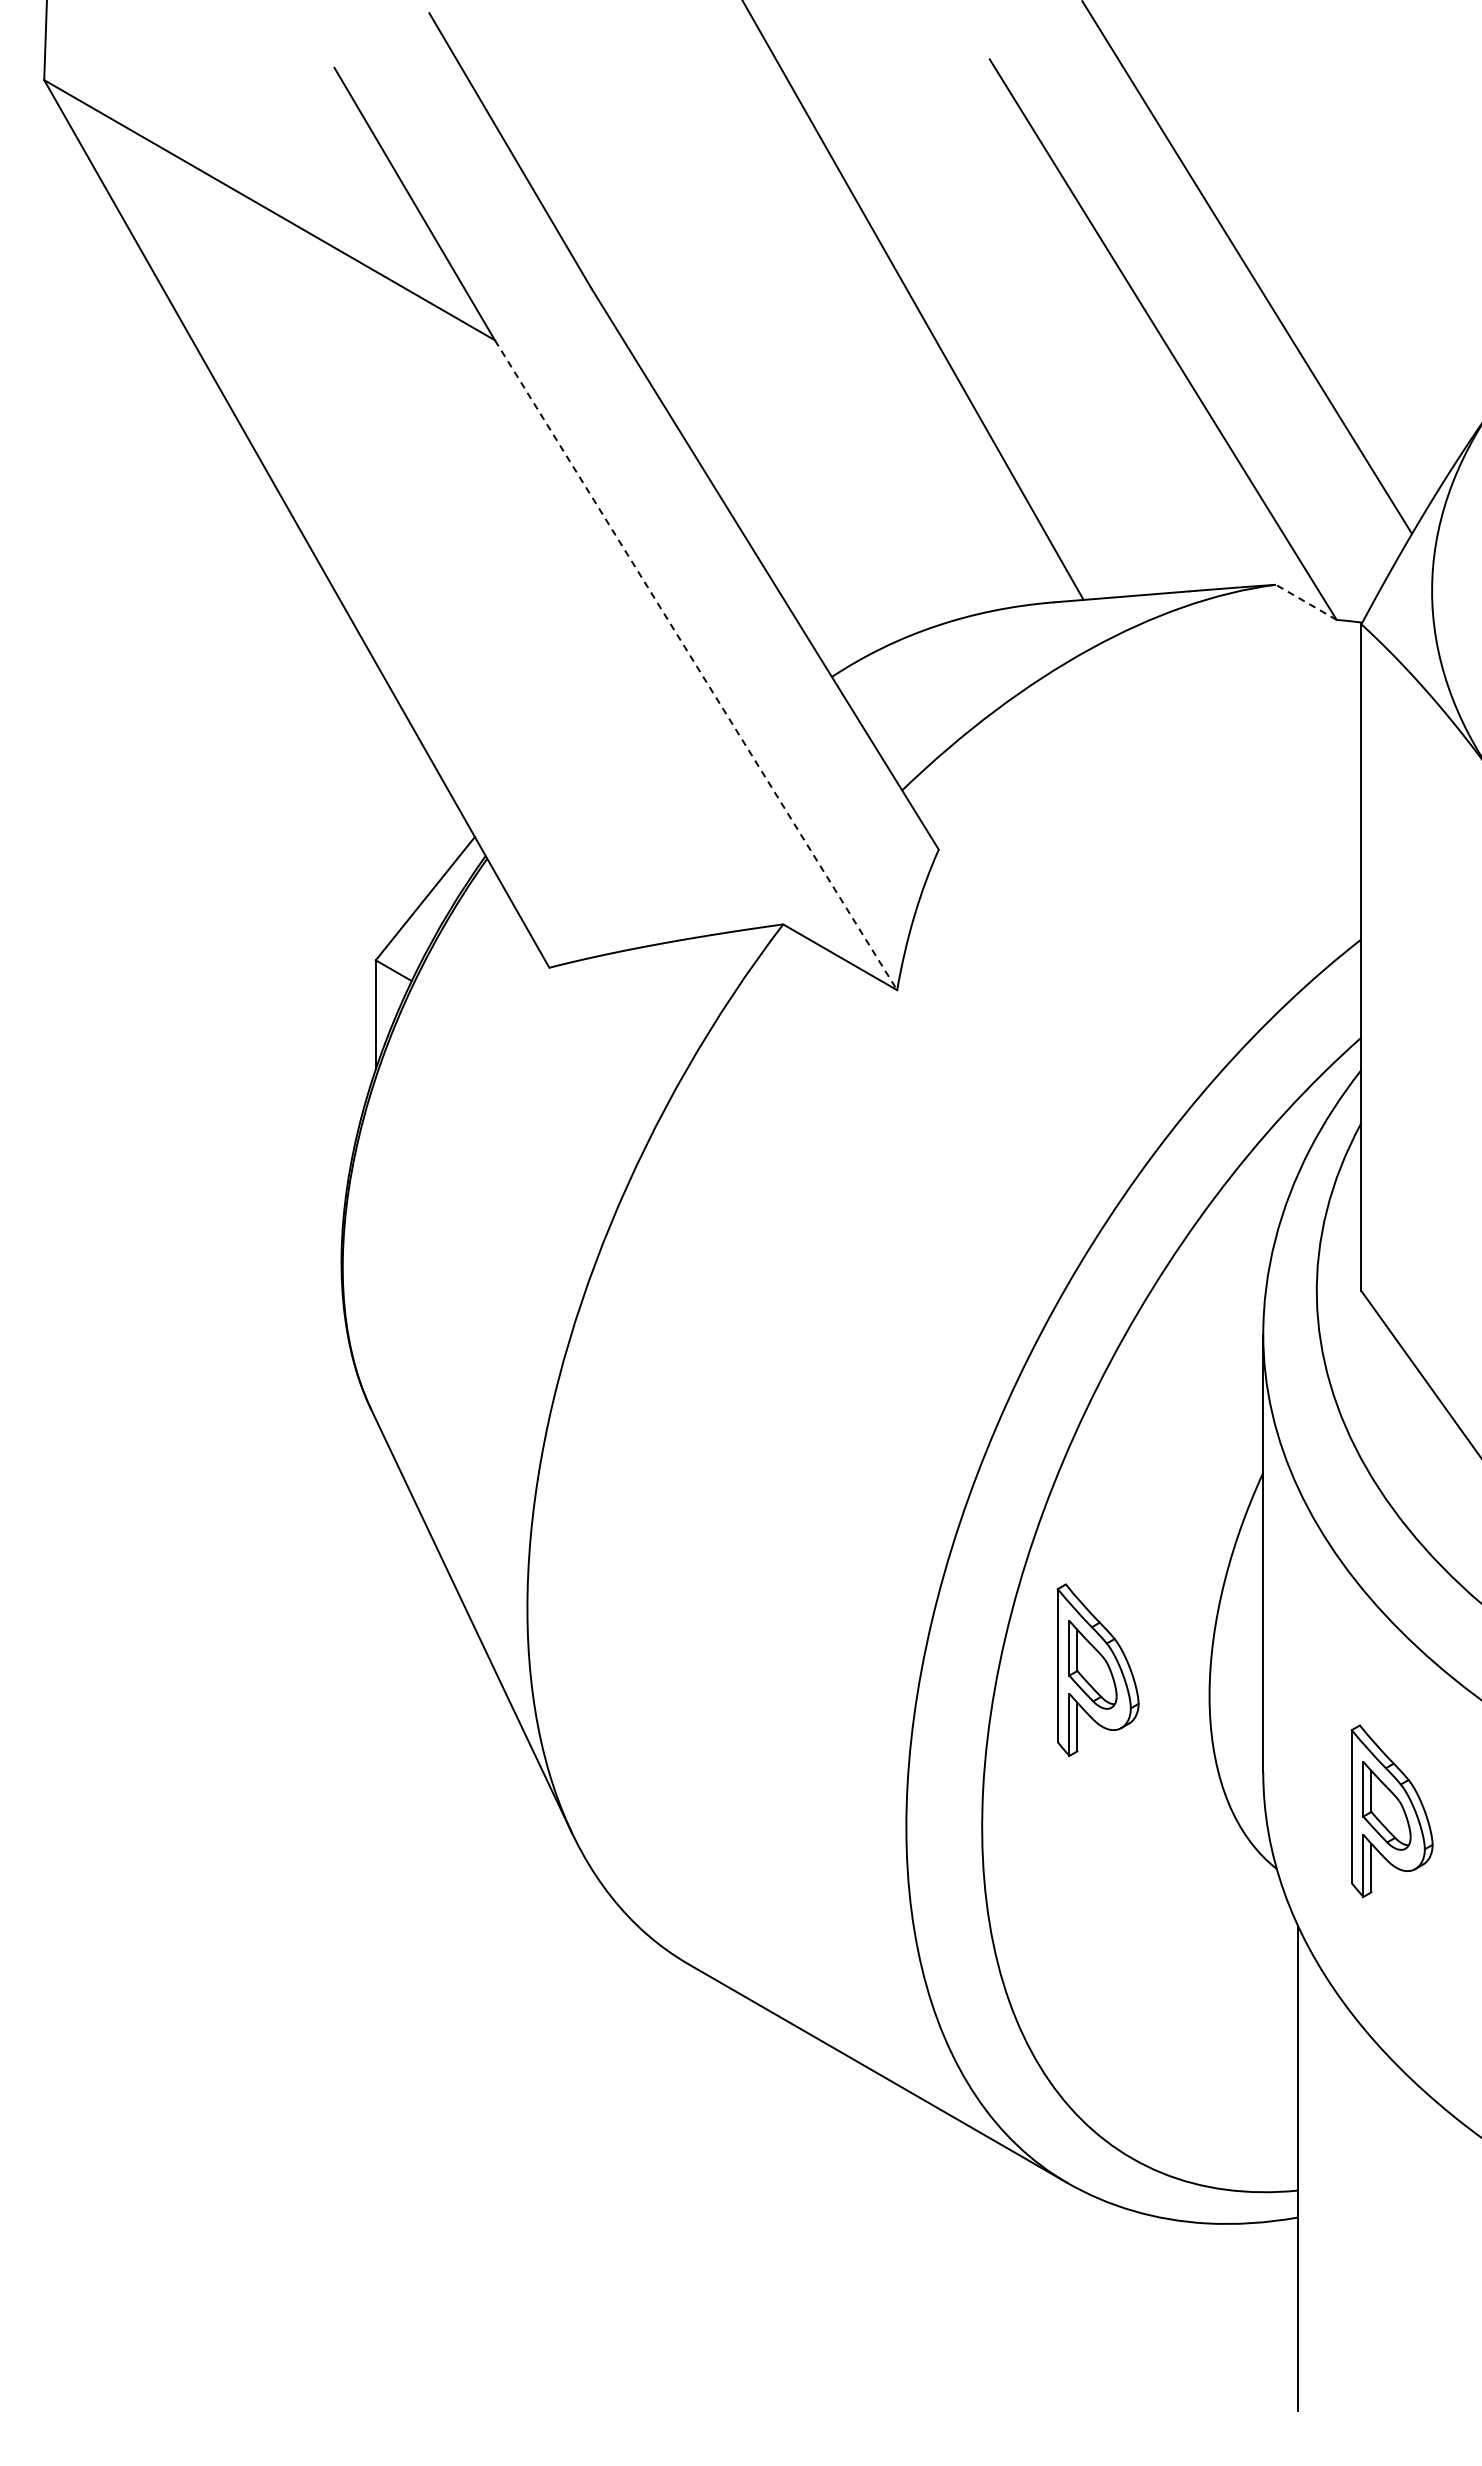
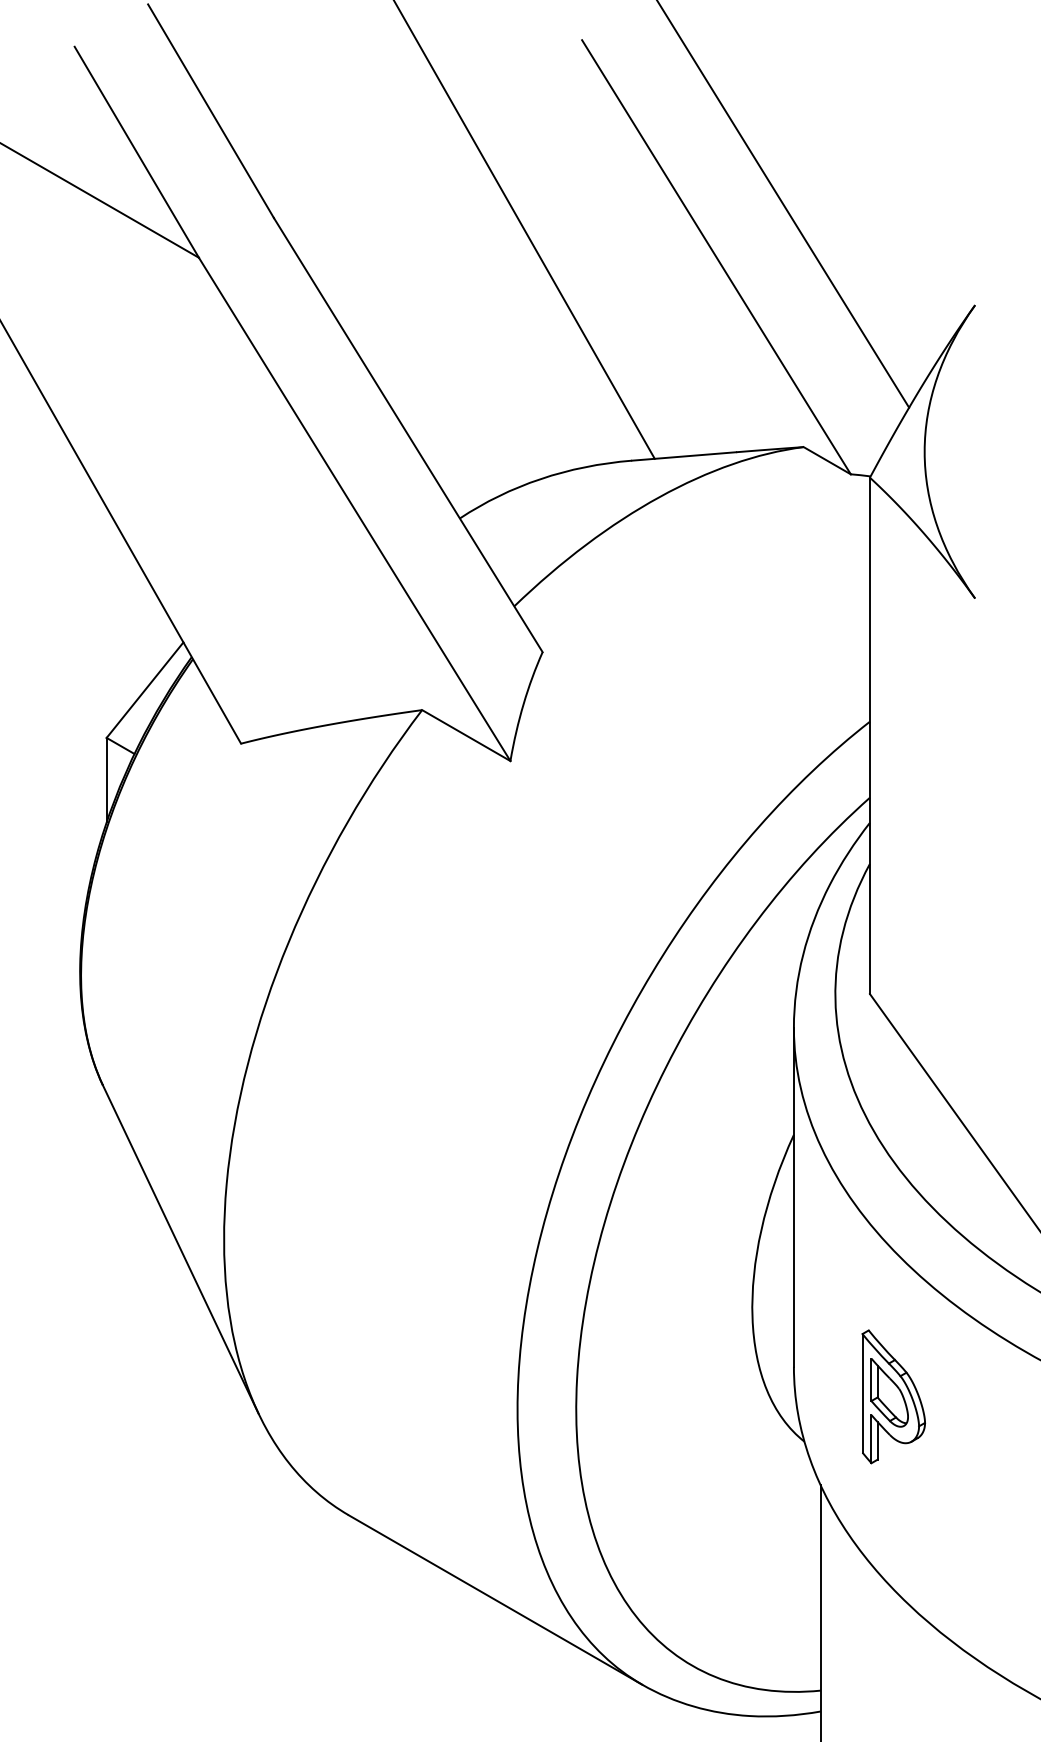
line: (1305, 602) -> (826, 460), dashed -> solid
line: (696, 665) -> (355, 509), dashed -> solid
part: (1097, 1669) -> (665, 1287), removed

